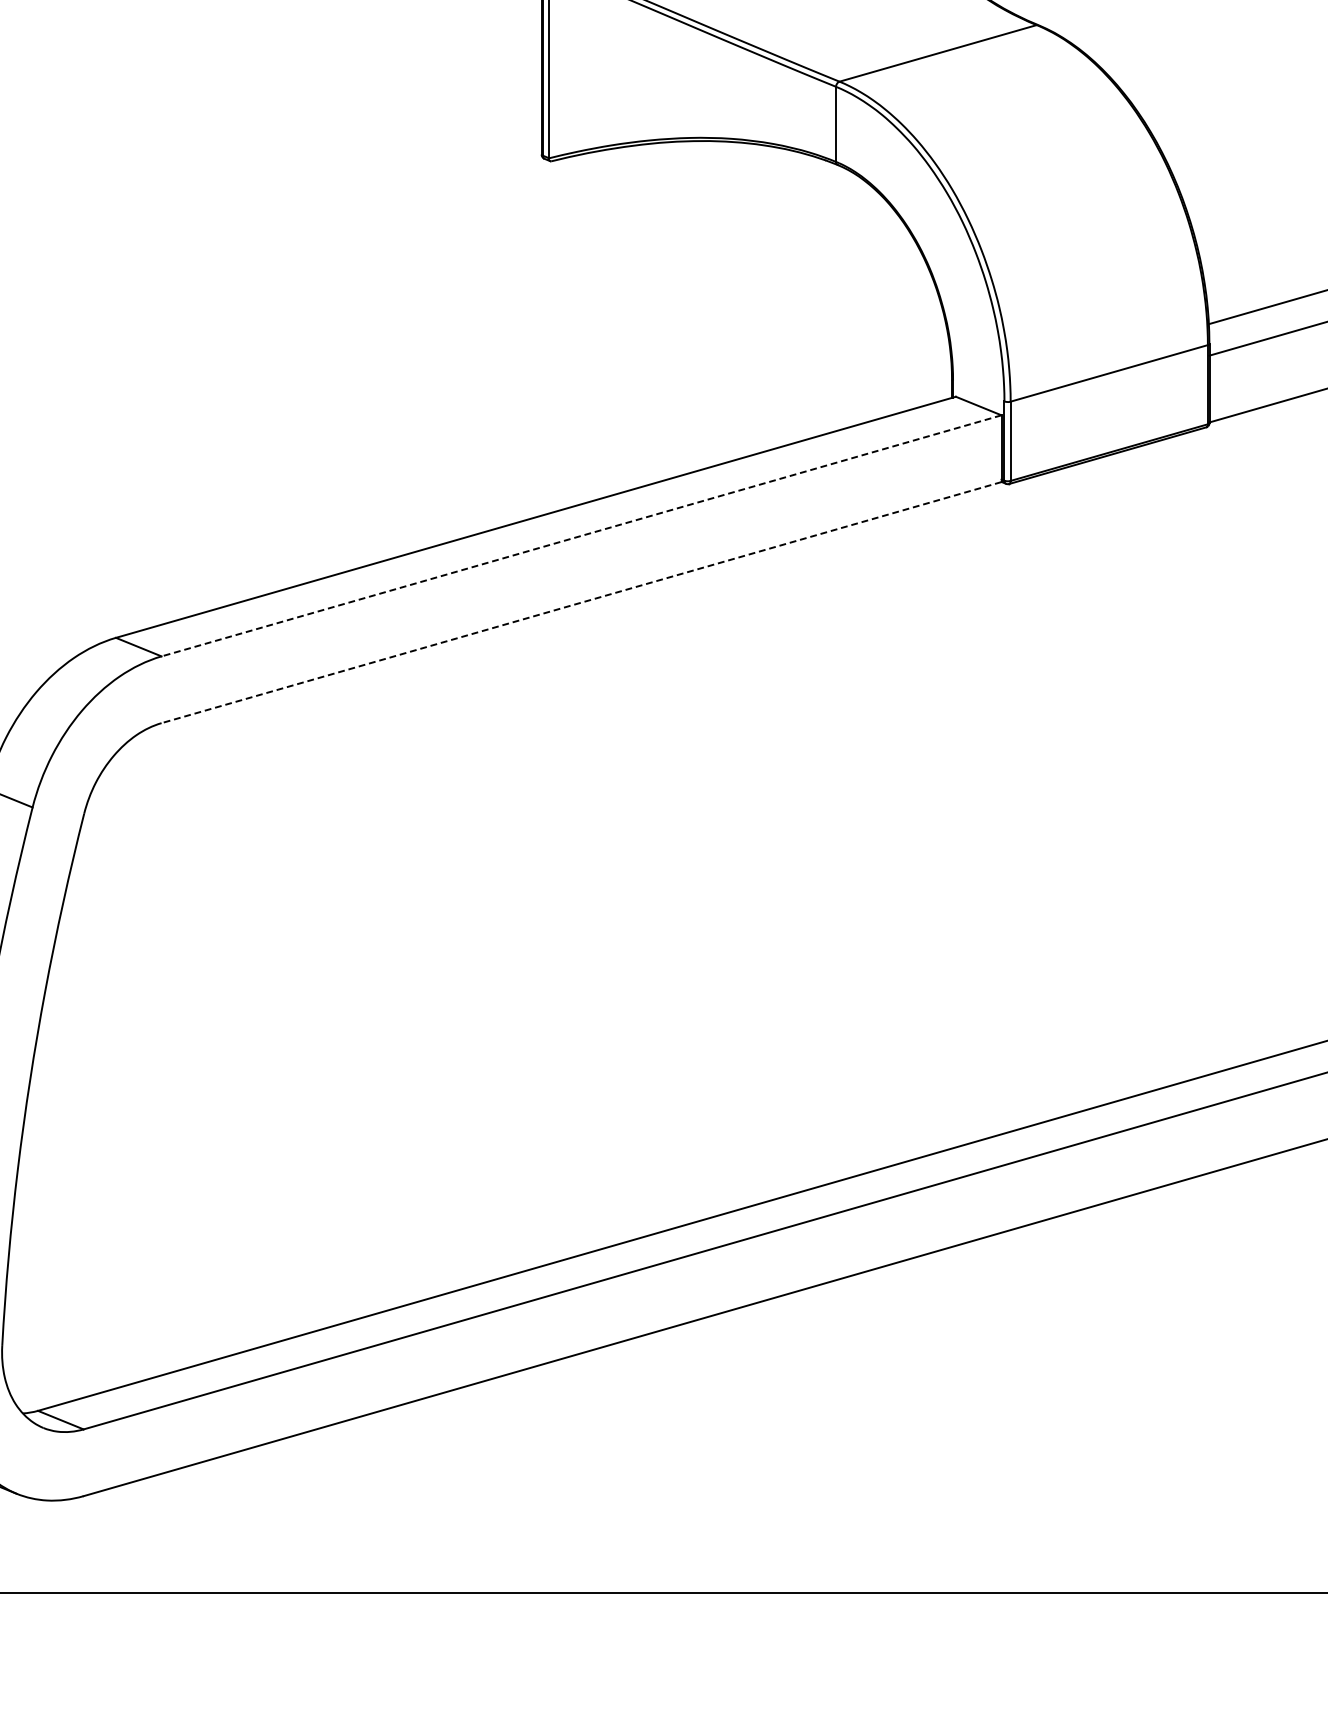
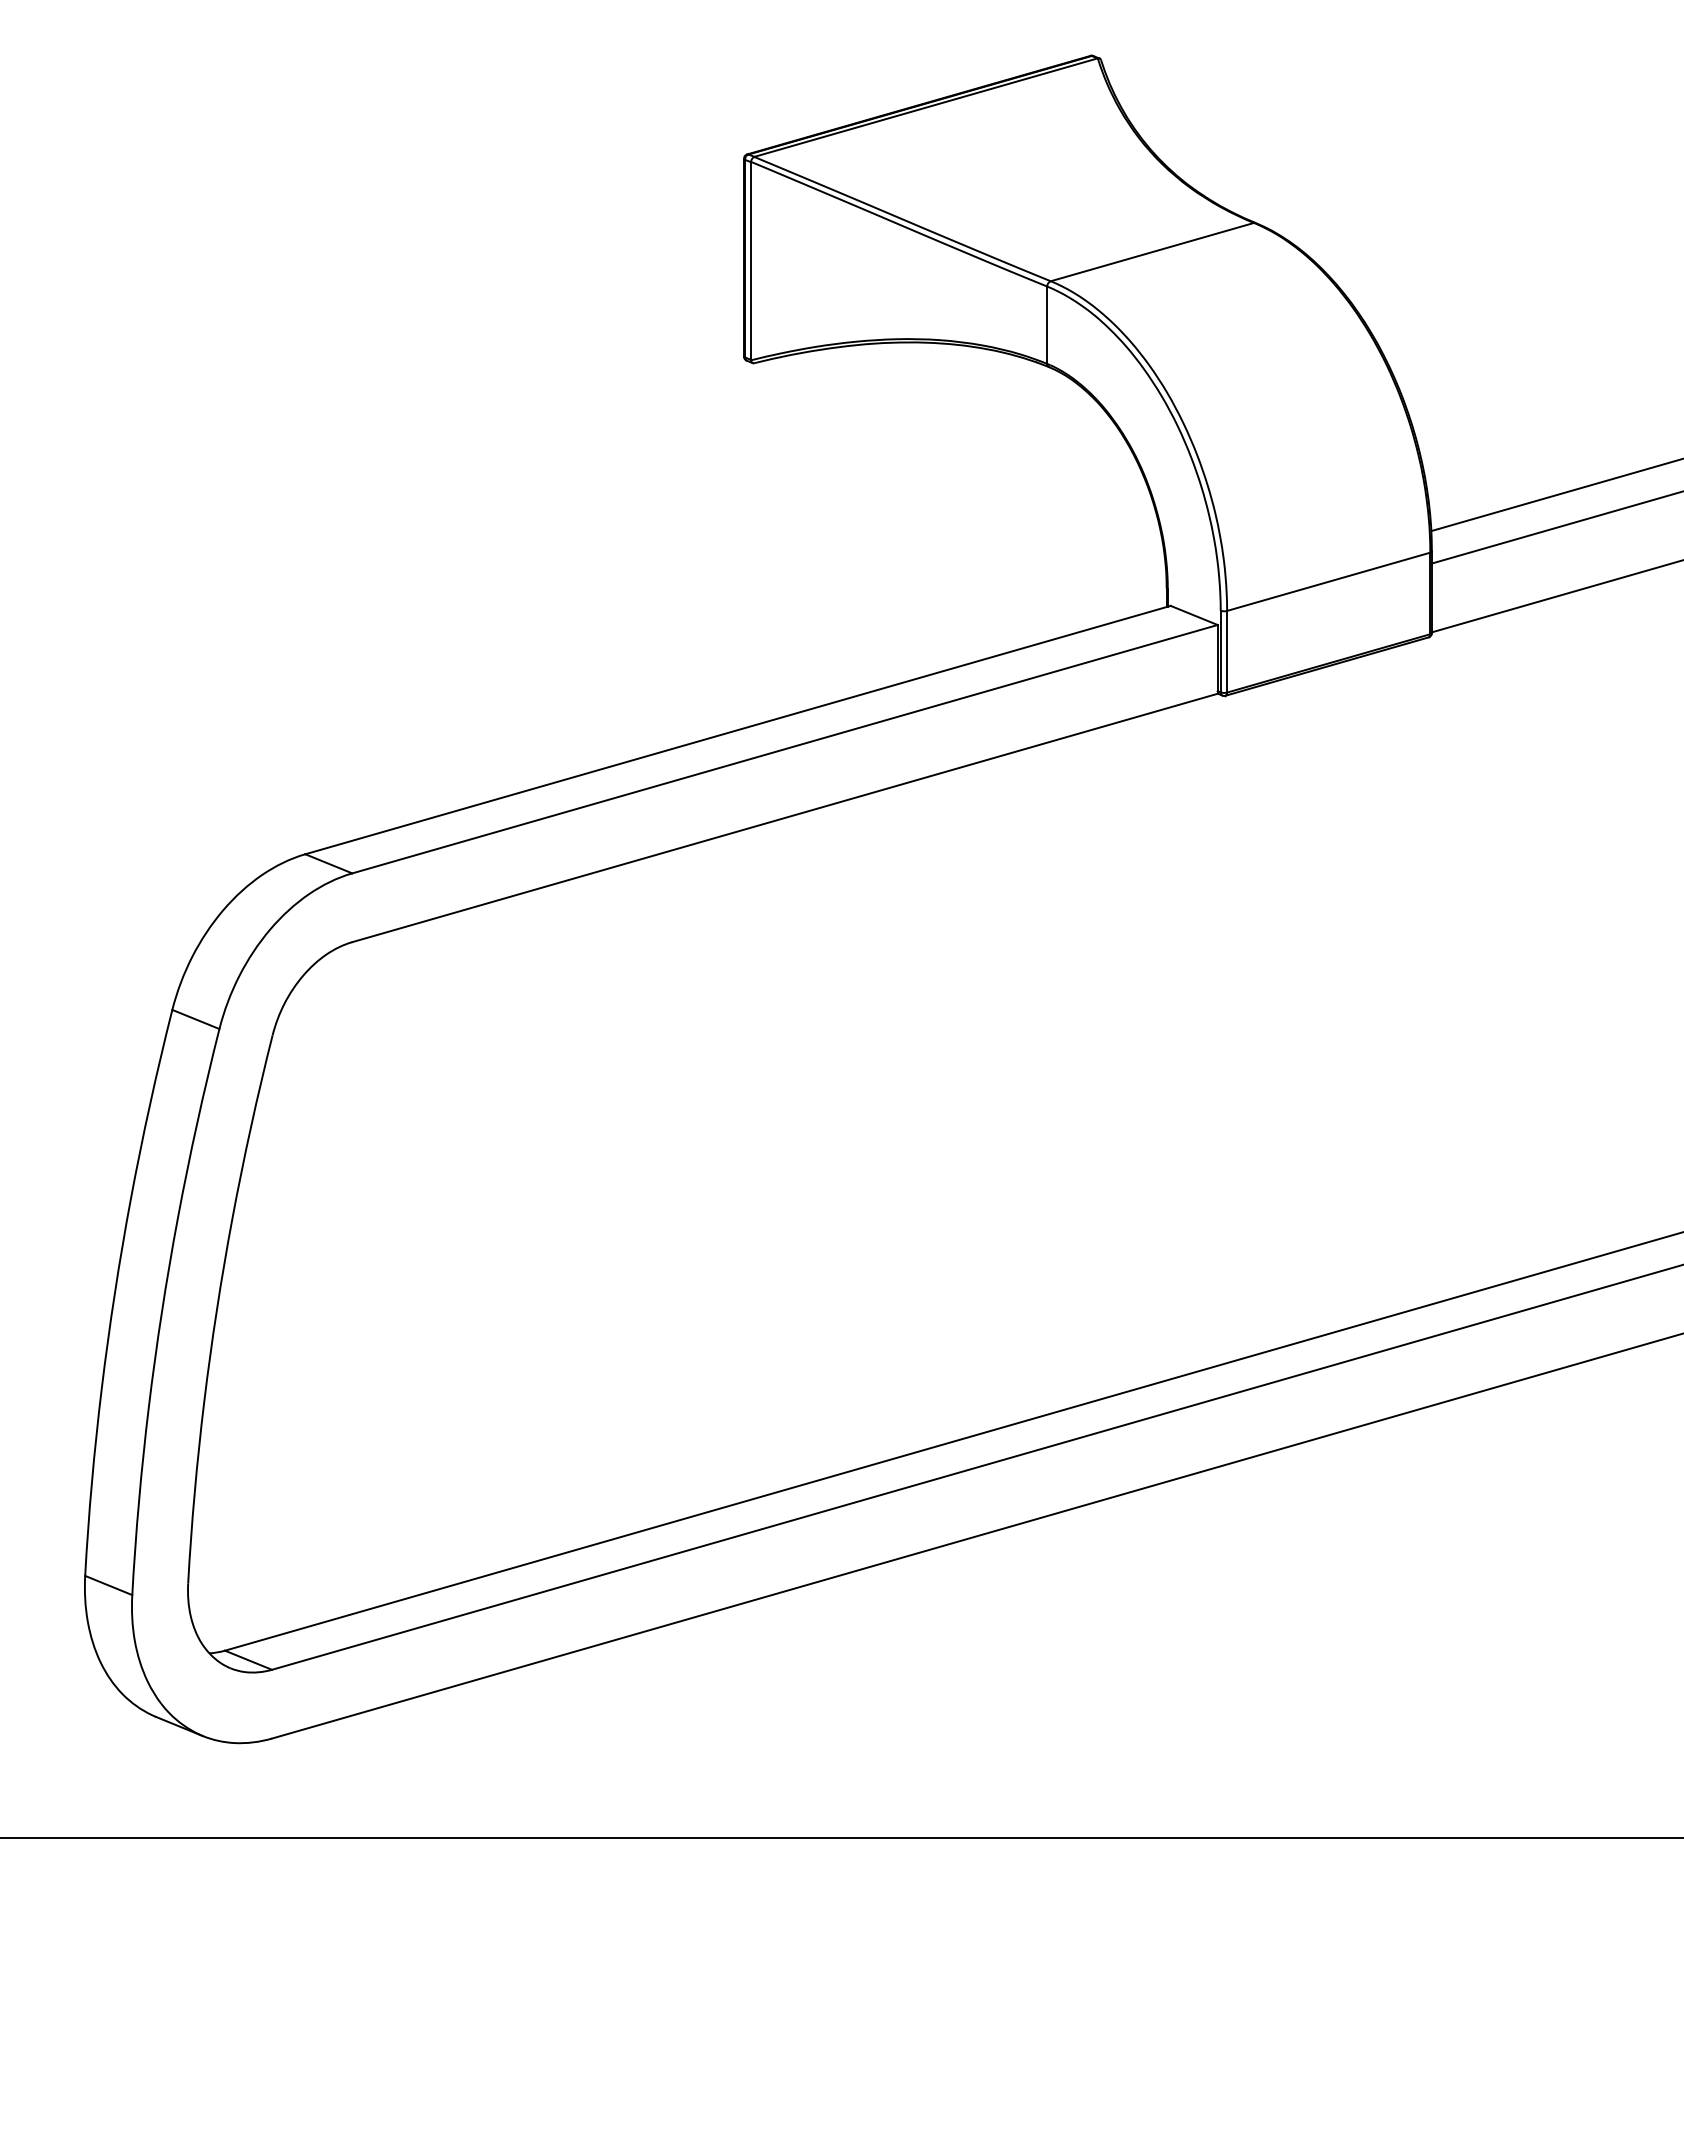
line: (581, 536) -> (784, 749), dashed -> solid
line: (581, 603) -> (784, 818), dashed -> solid

